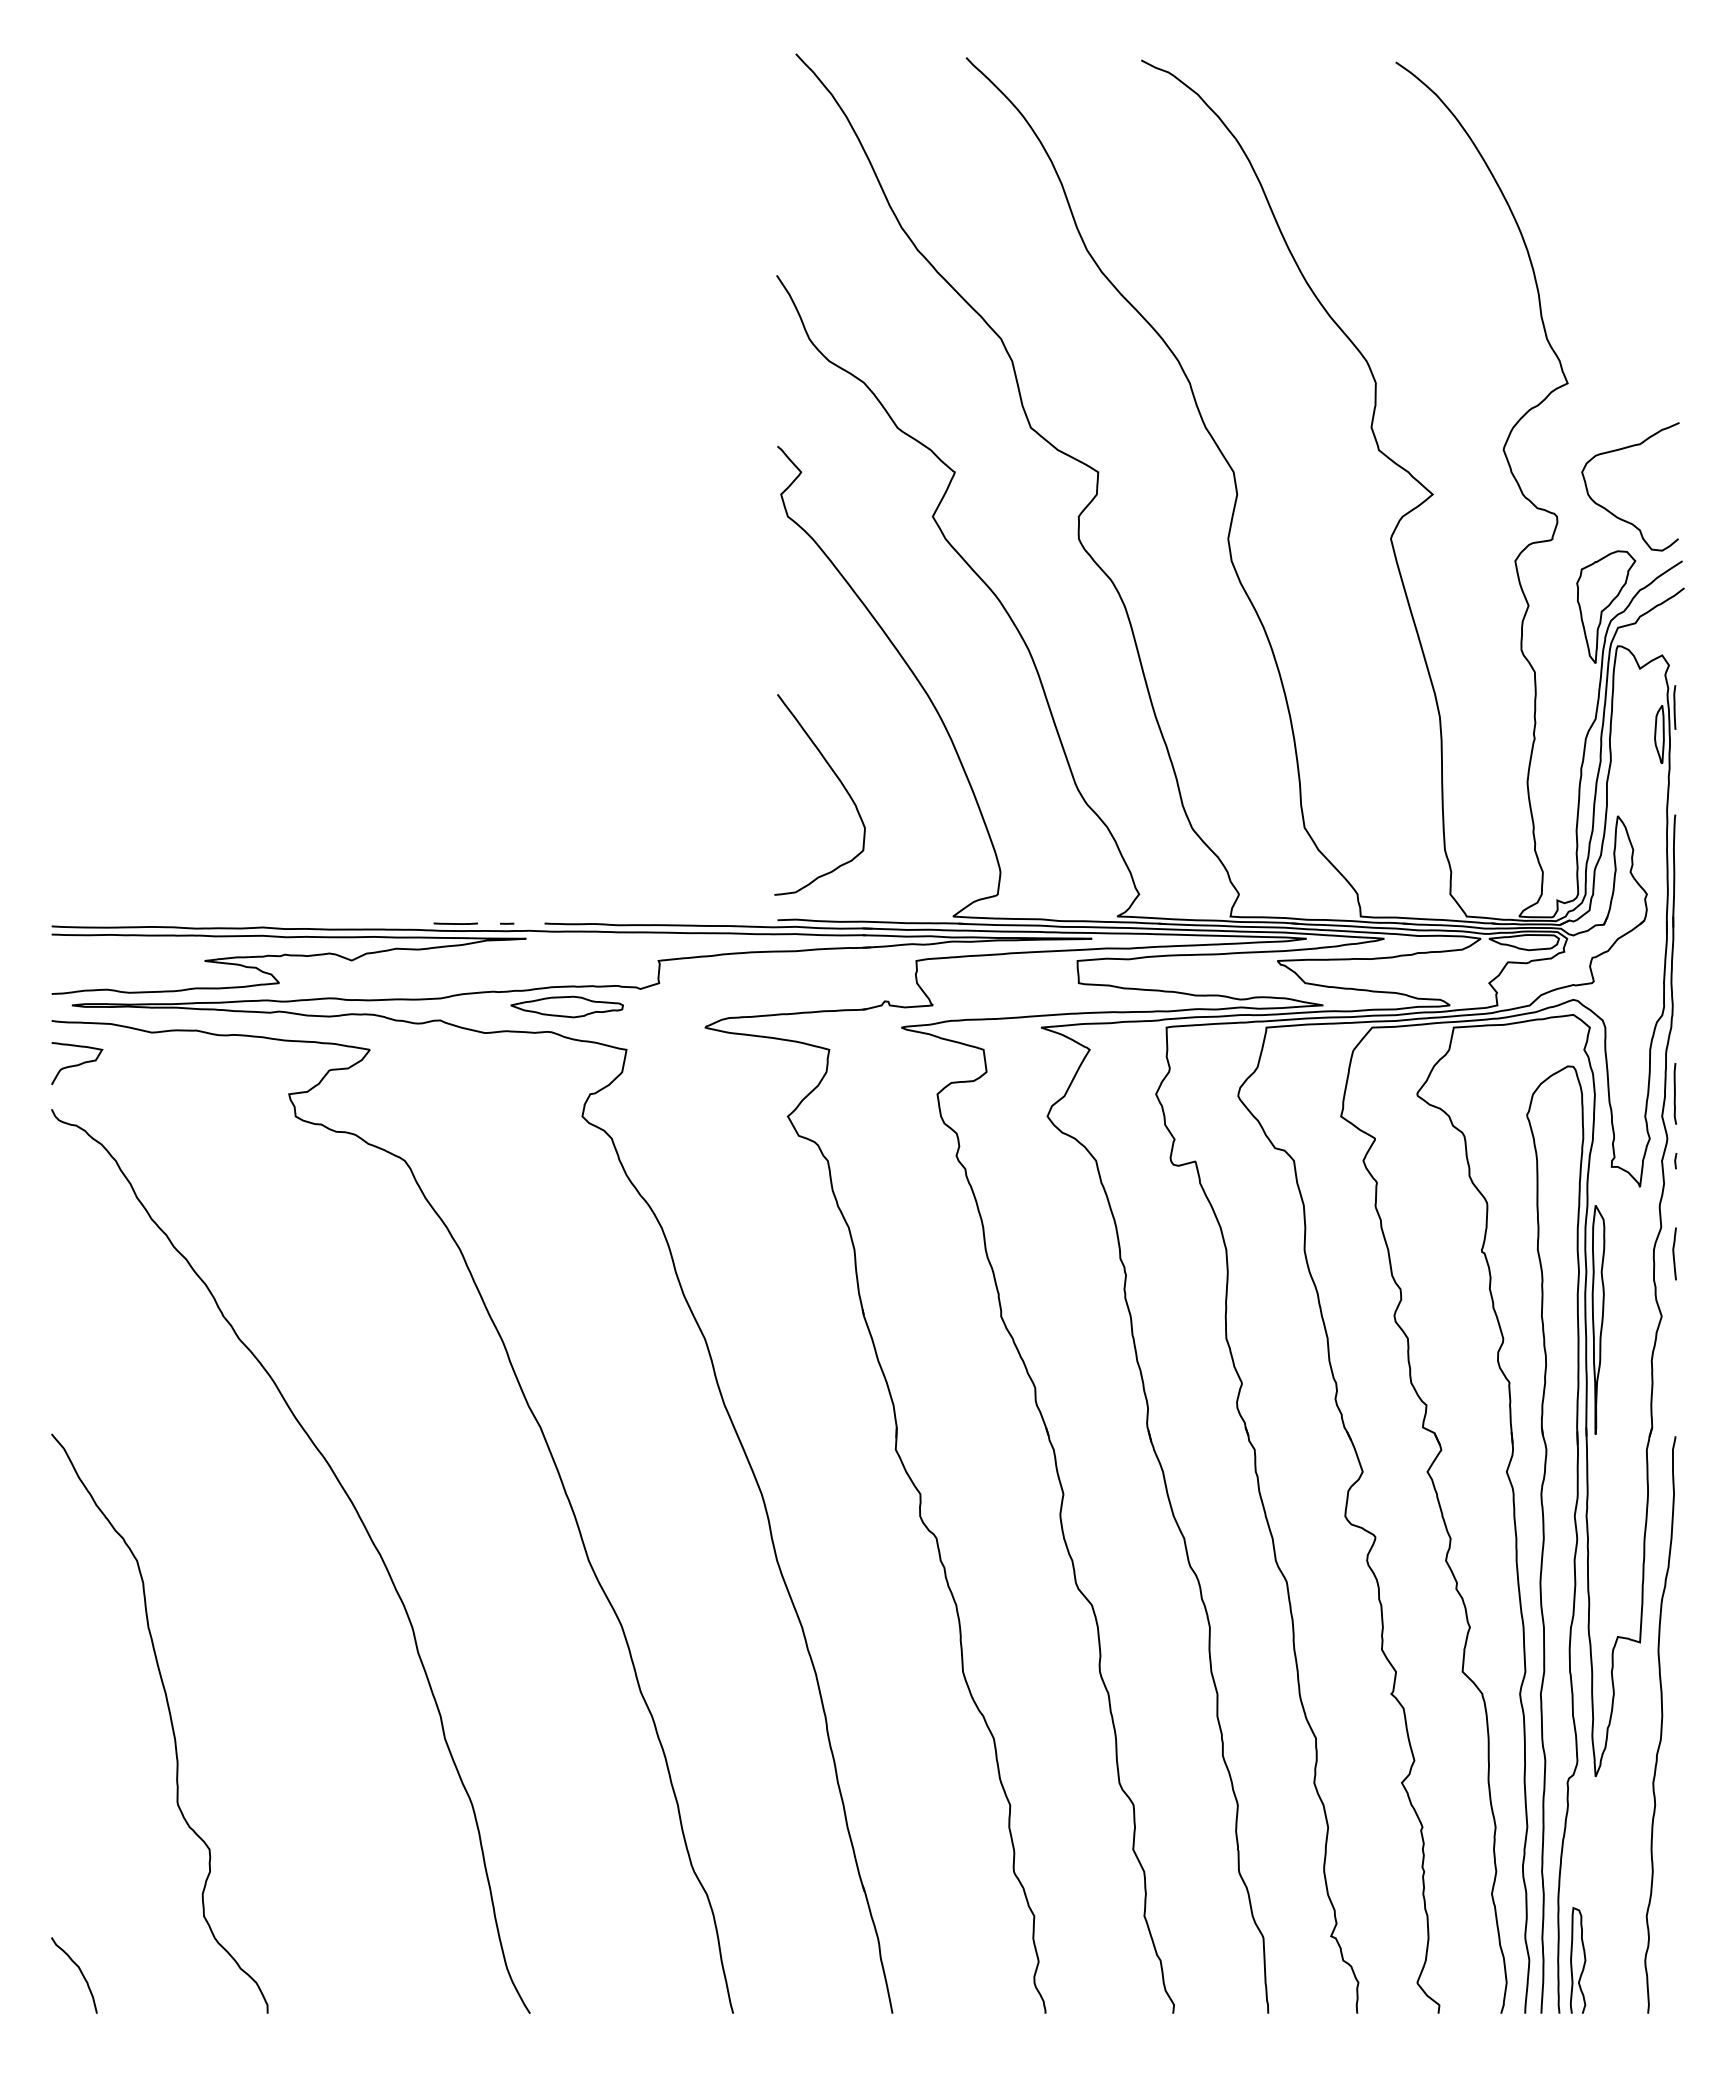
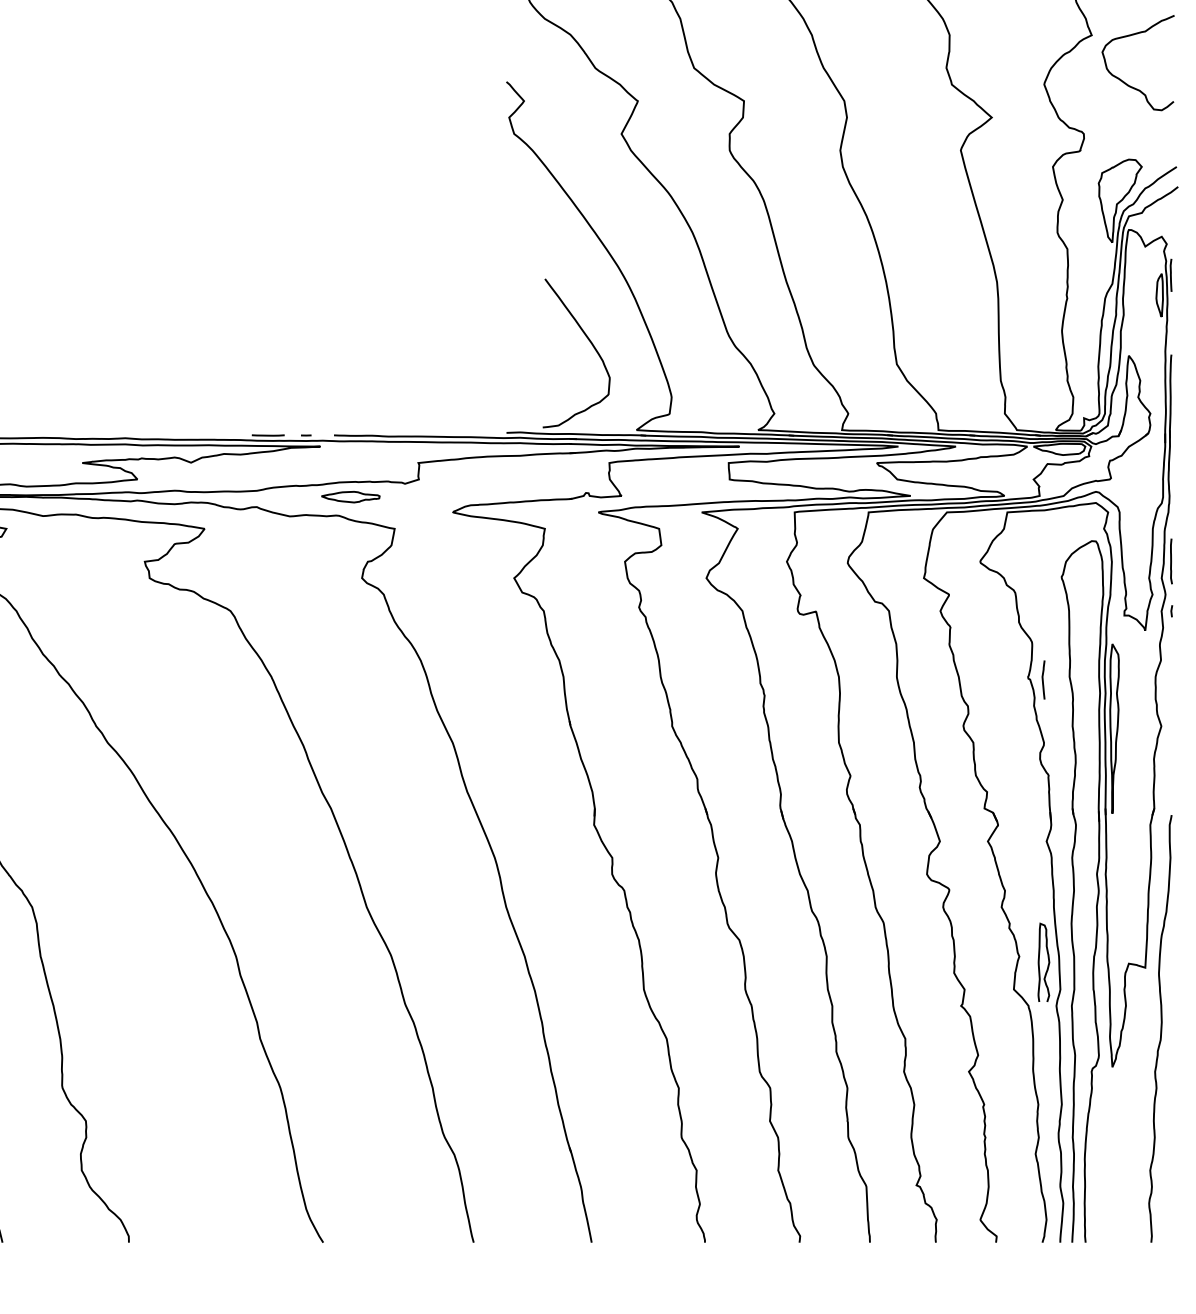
curve: (1612, 512) -> (1124, 82), moved
curve: (838, 780) -> (590, 342), moved
part: (566, 1006) -> (350, 496), size x0.7
curve: (1674, 1253) -> (1043, 679), moved
curve: (1583, 1963) -> (1047, 964), moved

